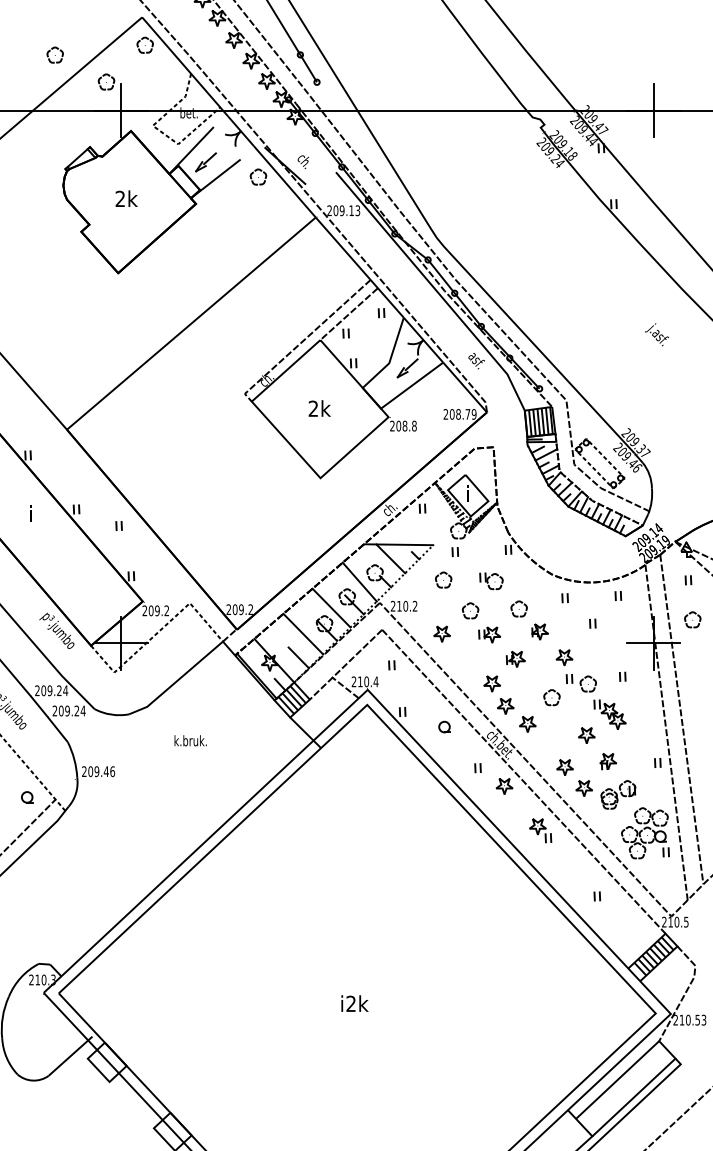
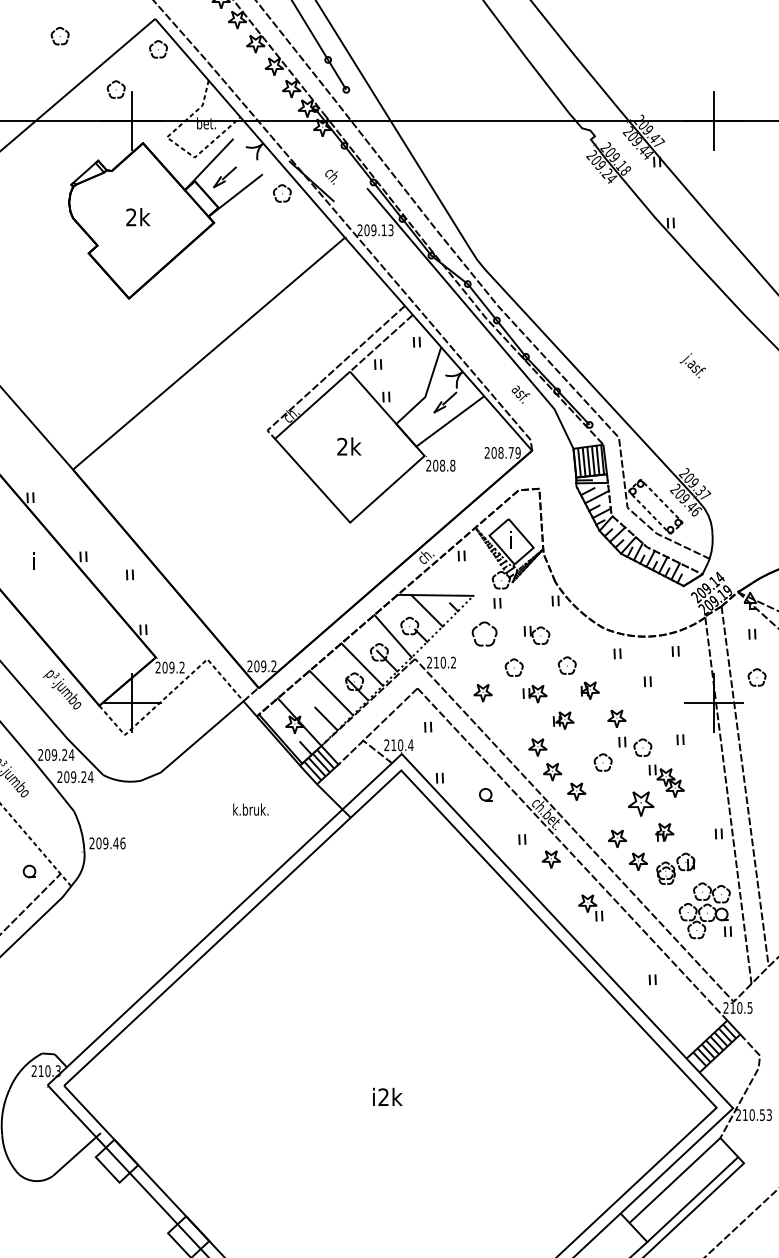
part: (54, 54) -> (59, 35), moved
text: (656, 334) -> (692, 365), moved
part: (443, 579) -> (484, 633), size x1.4
part: (586, 735) -> (640, 803), size x1.4
text: (190, 740) -> (250, 809), moved

